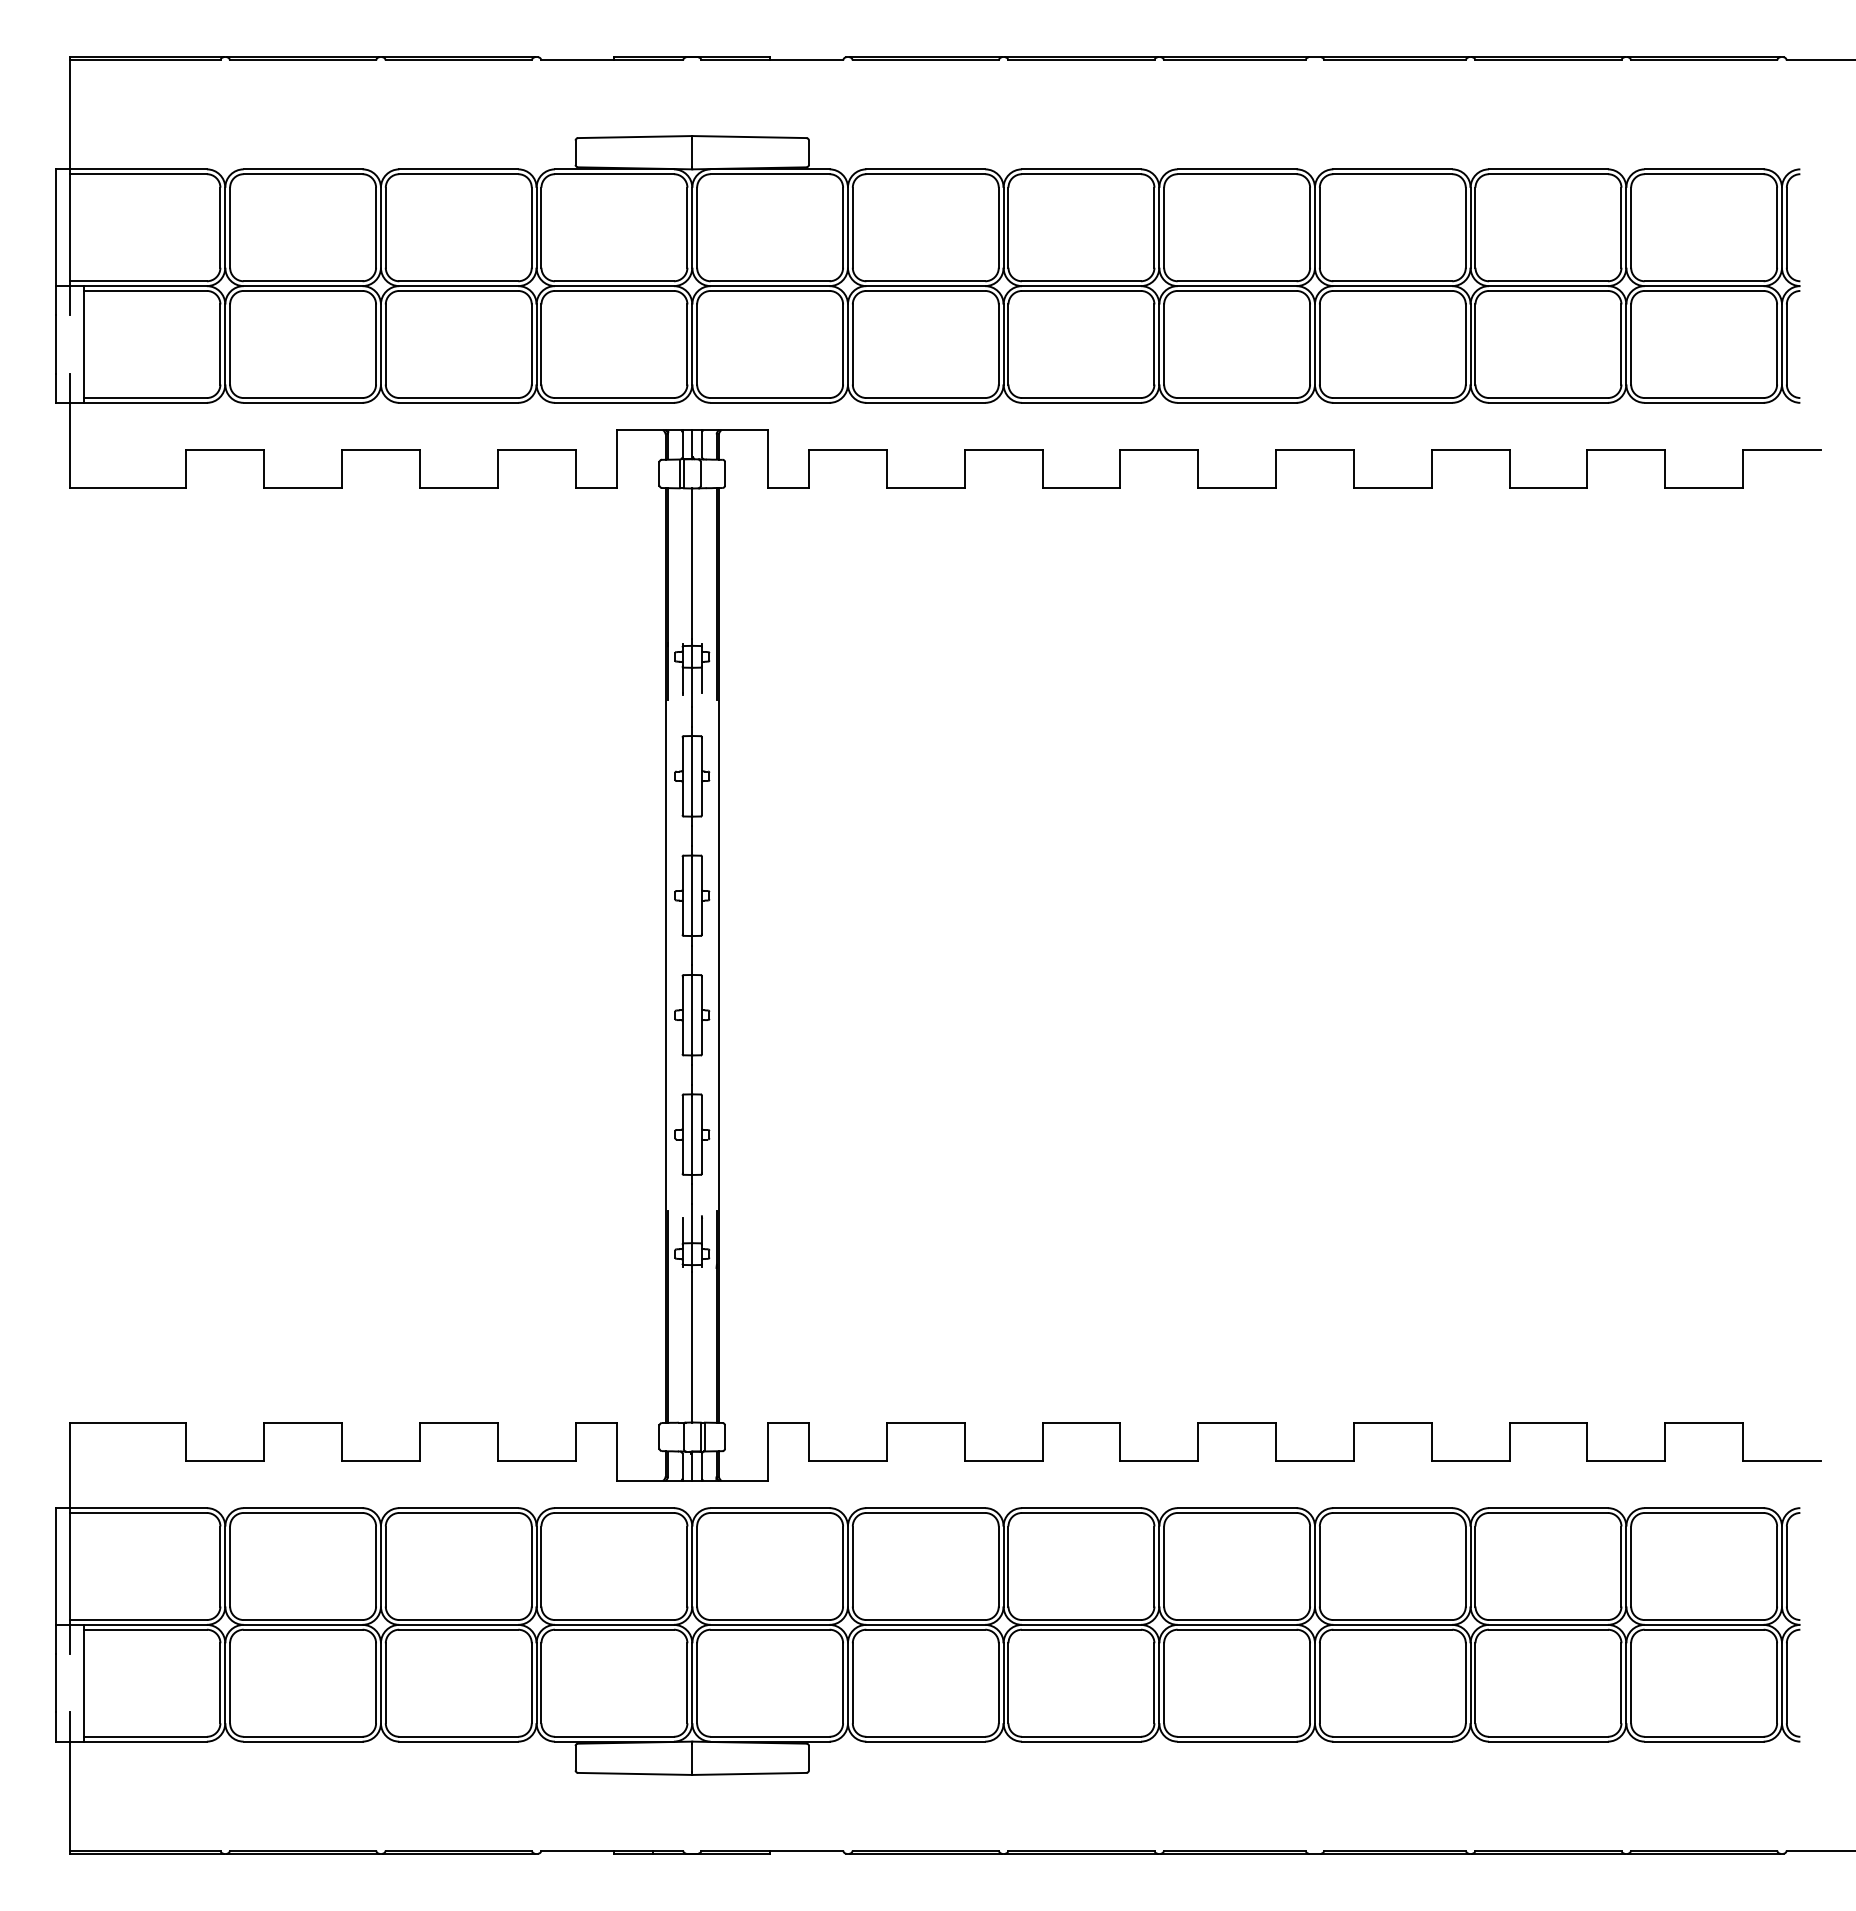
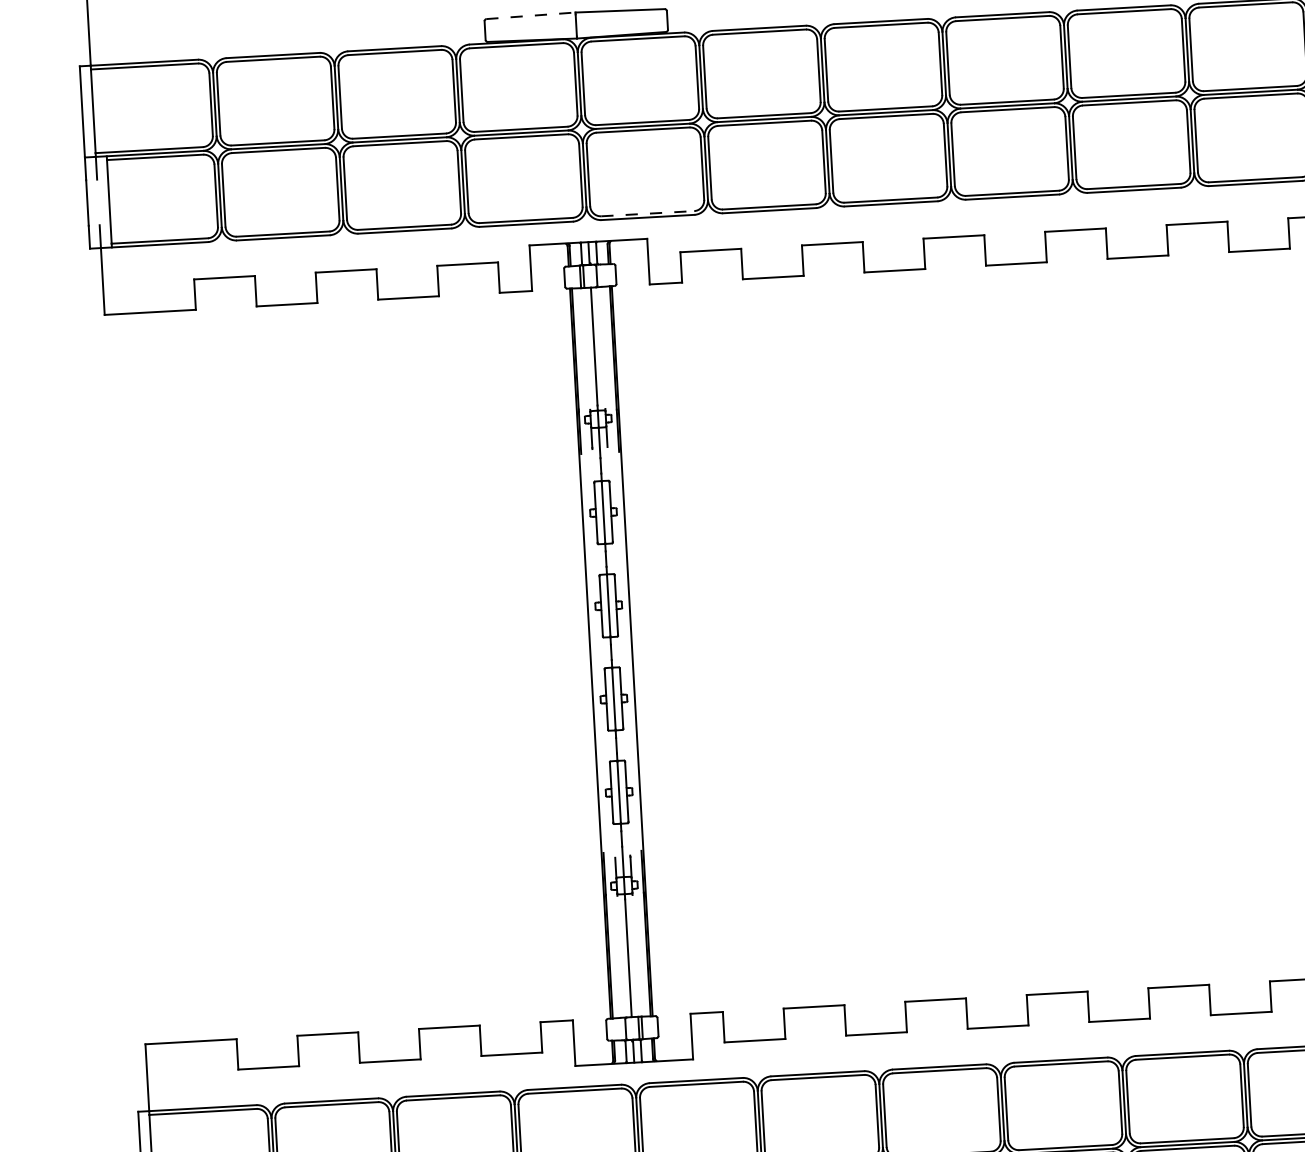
line: (635, 137) -> (531, 16), solid -> dashed
line: (770, 398) -> (648, 214), solid -> dashed

